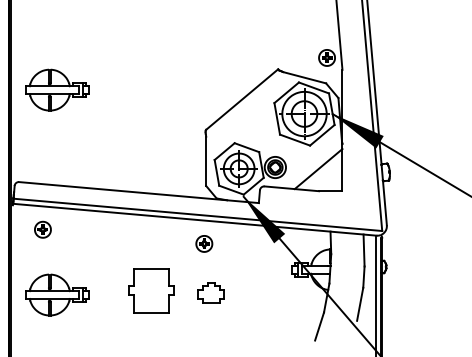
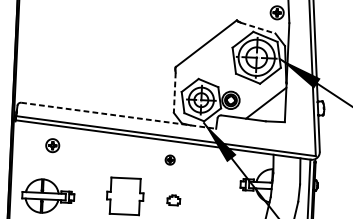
line: (305, 77) -> (258, 28), solid -> dashed
part: (57, 89) -> (56, 28), removed
line: (206, 161) -> (174, 92), solid -> dashed
line: (139, 192) -> (119, 115), solid -> dashed
part: (42, 229) -> (52, 145), moved
part: (204, 243) -> (170, 159), size x0.7
part: (210, 292) -> (173, 199), size x0.6

